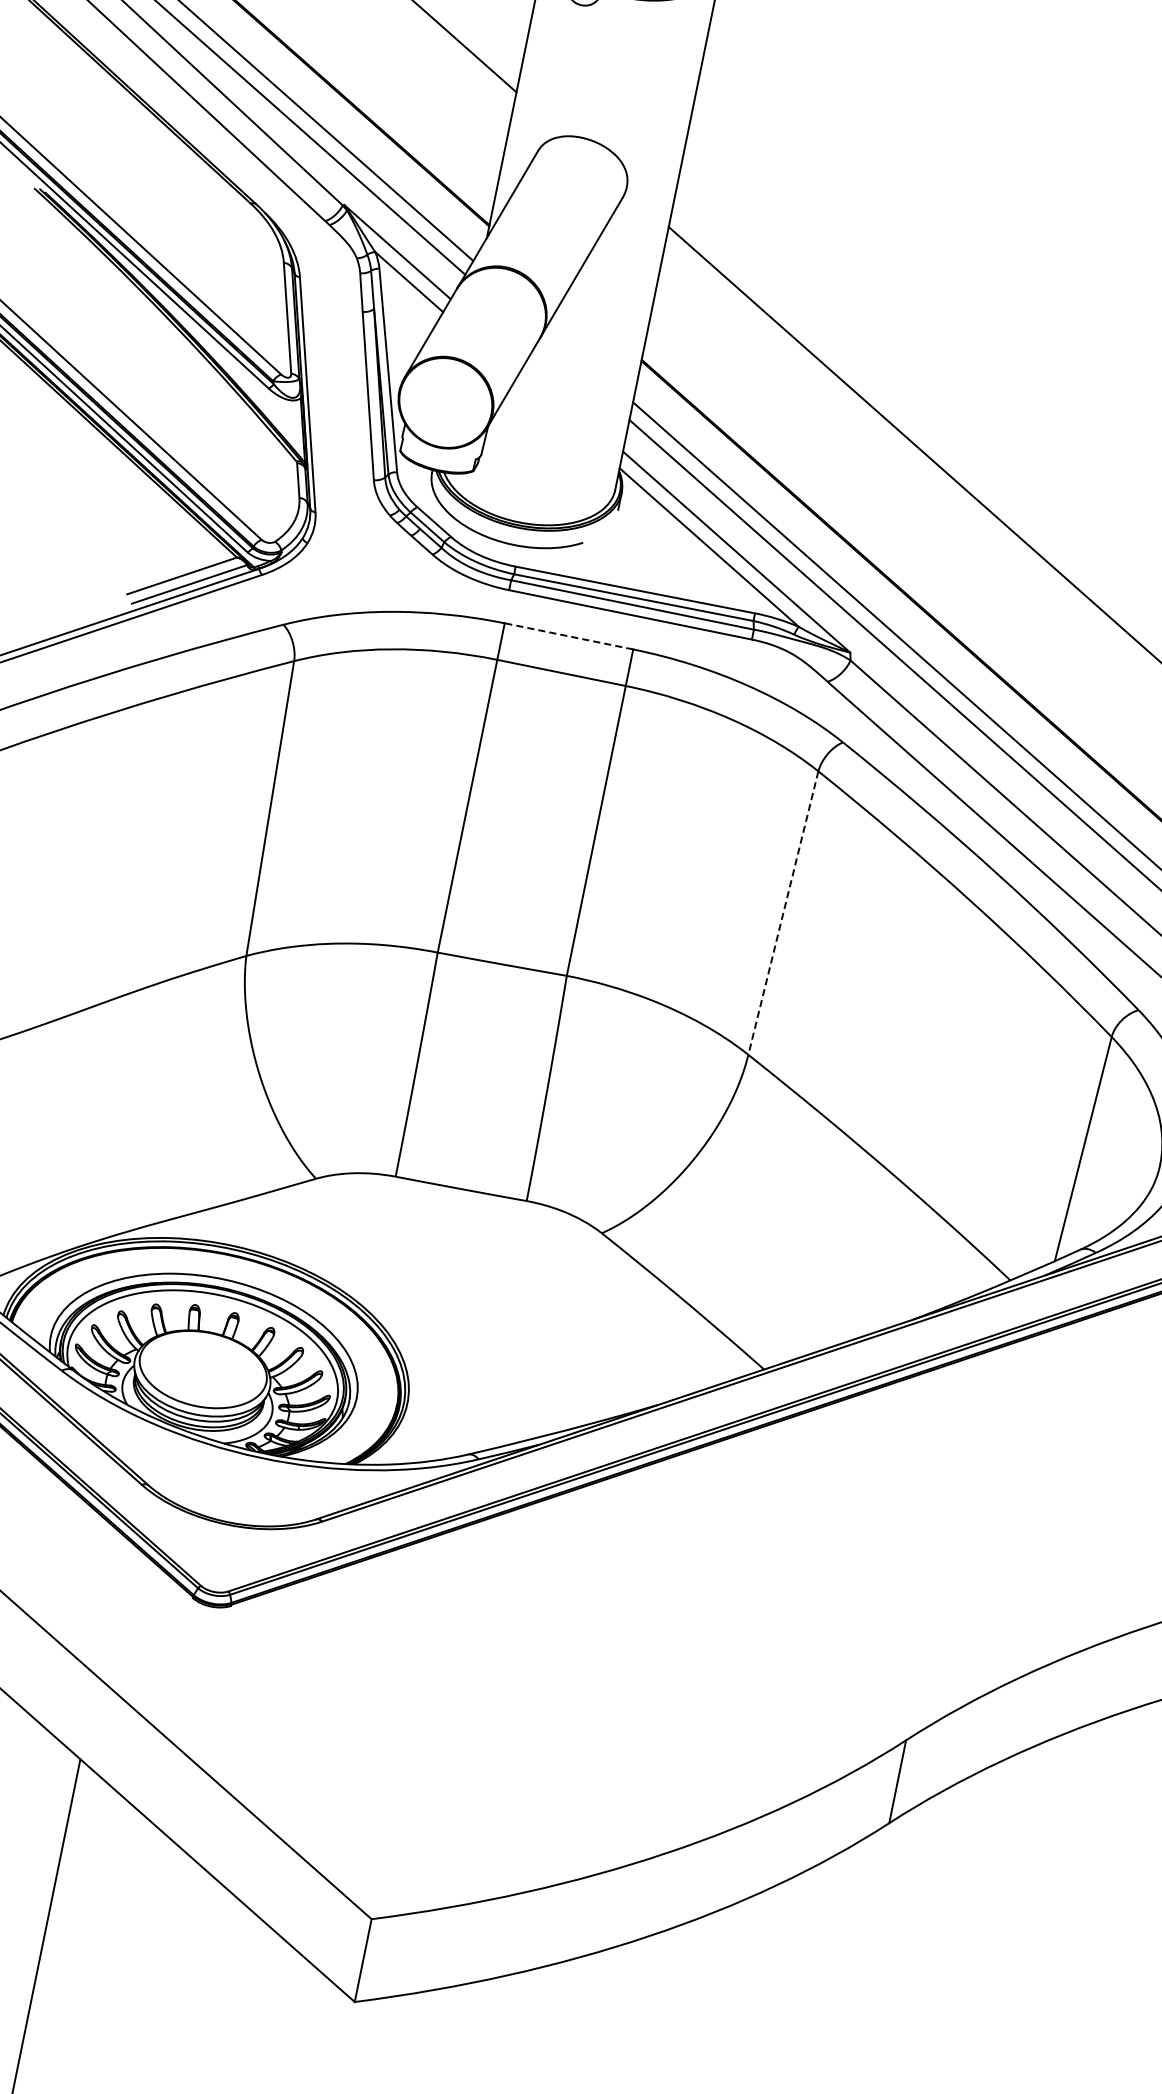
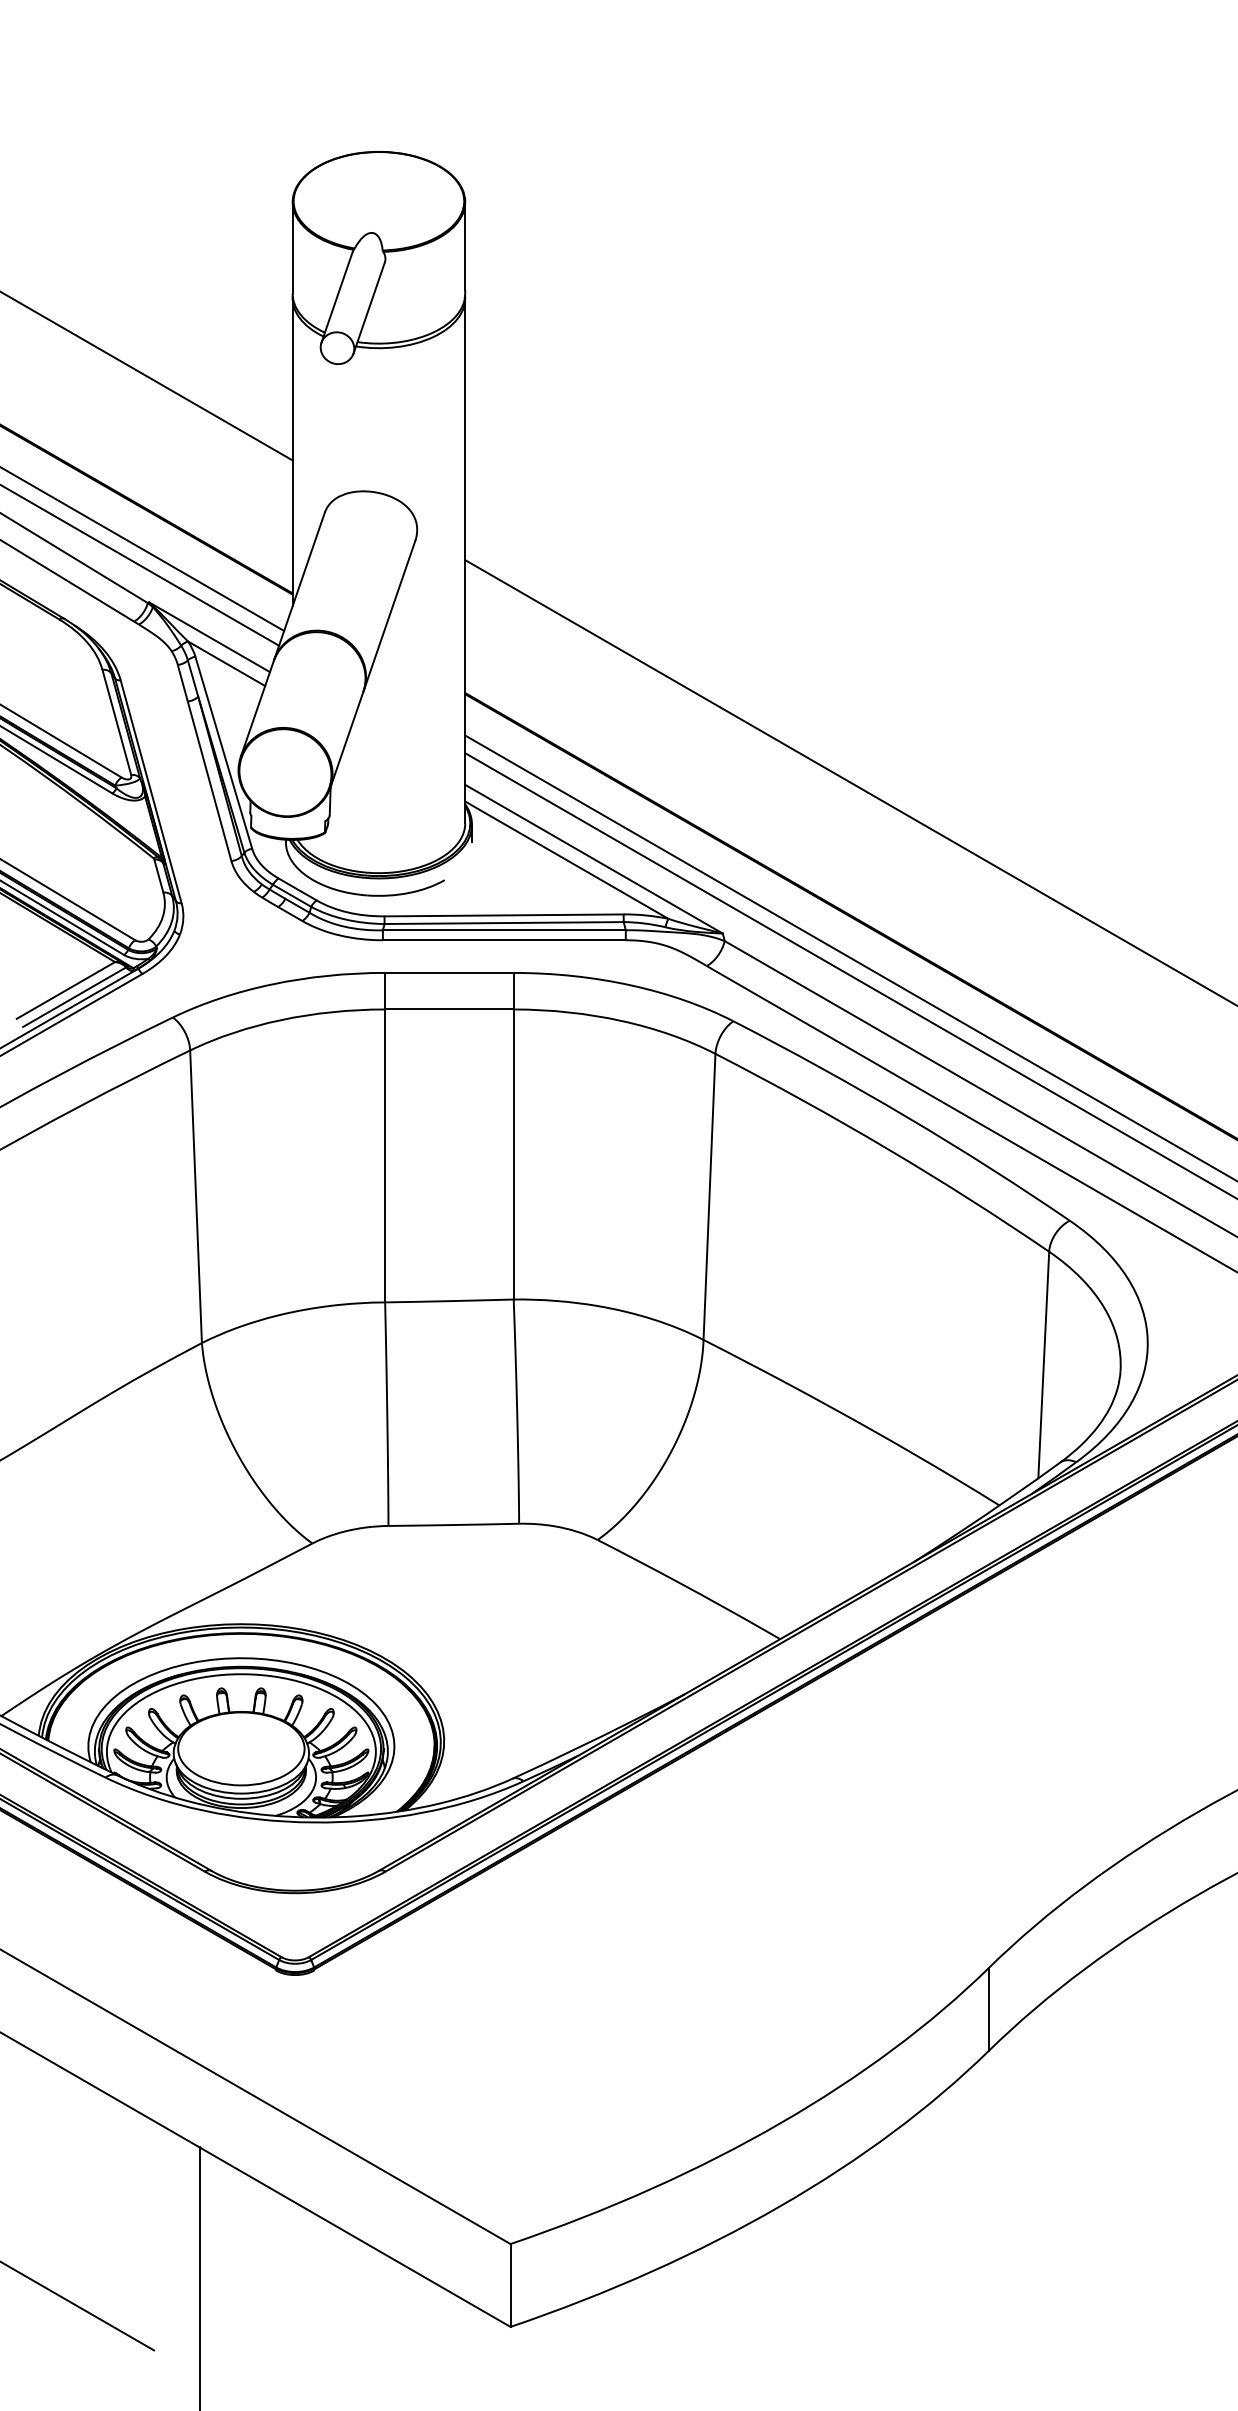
line: (568, 635) -> (448, 972), dashed -> solid
line: (783, 913) -> (709, 1197), dashed -> solid

